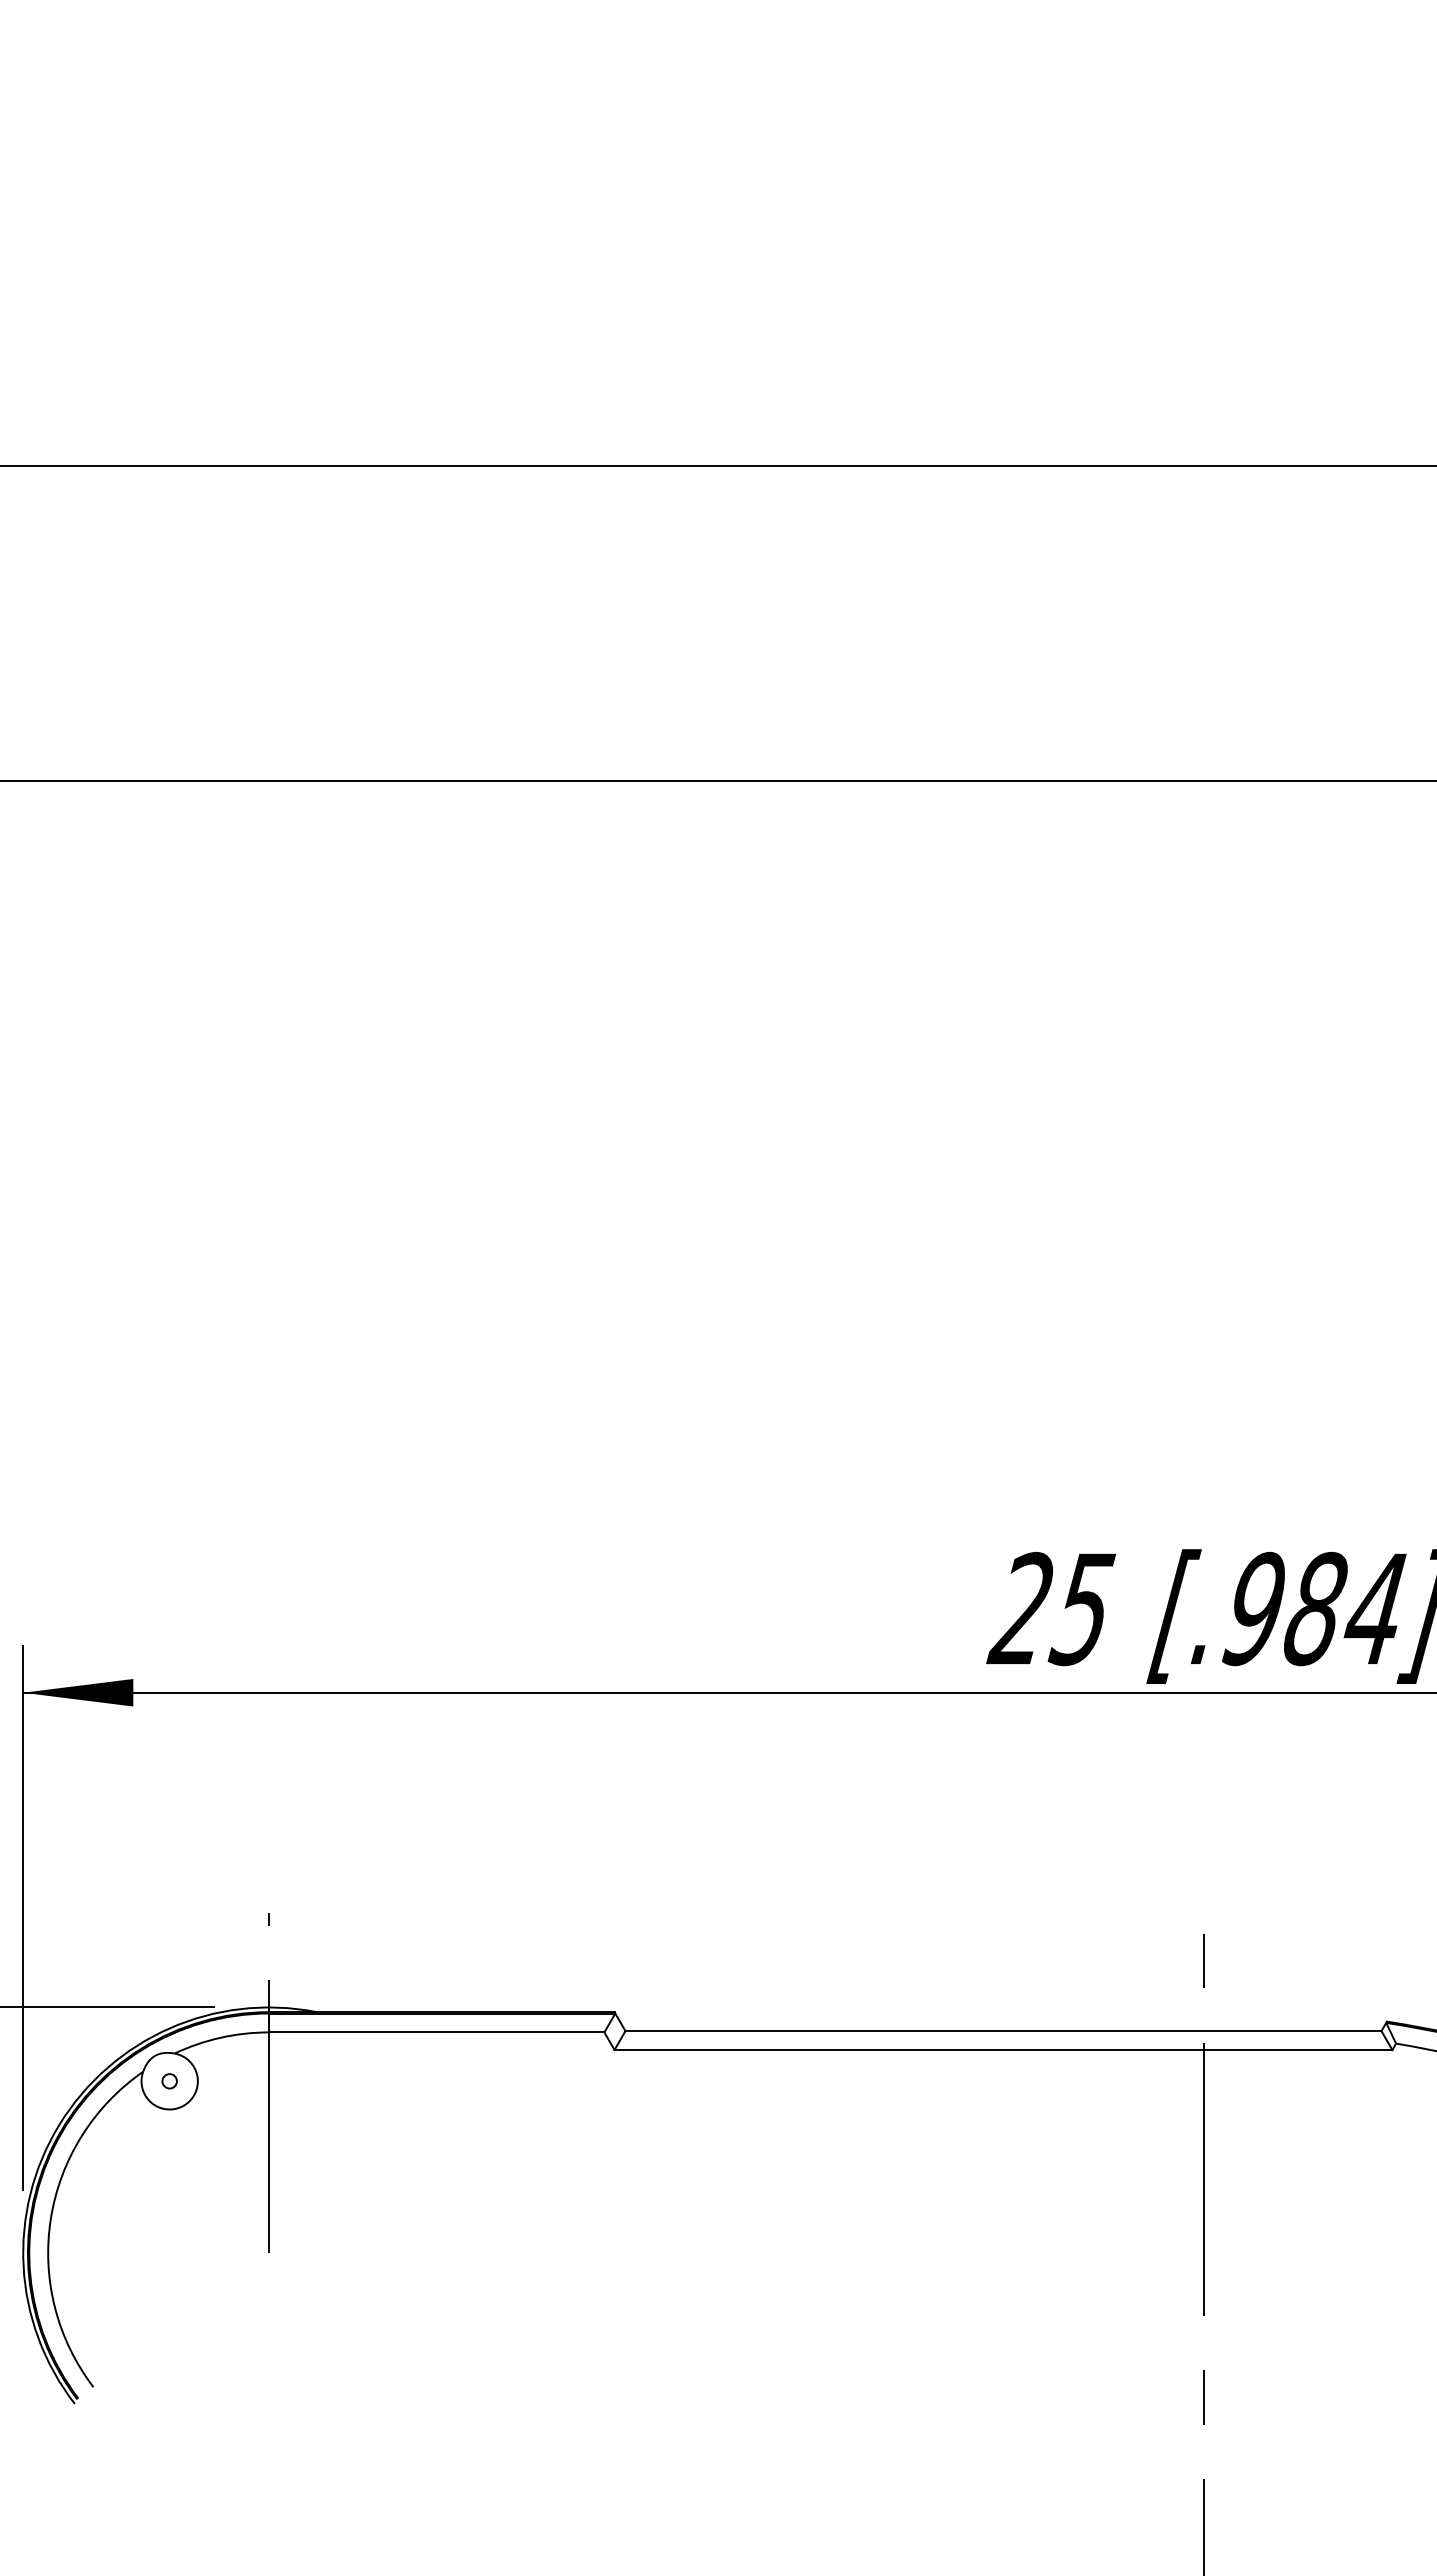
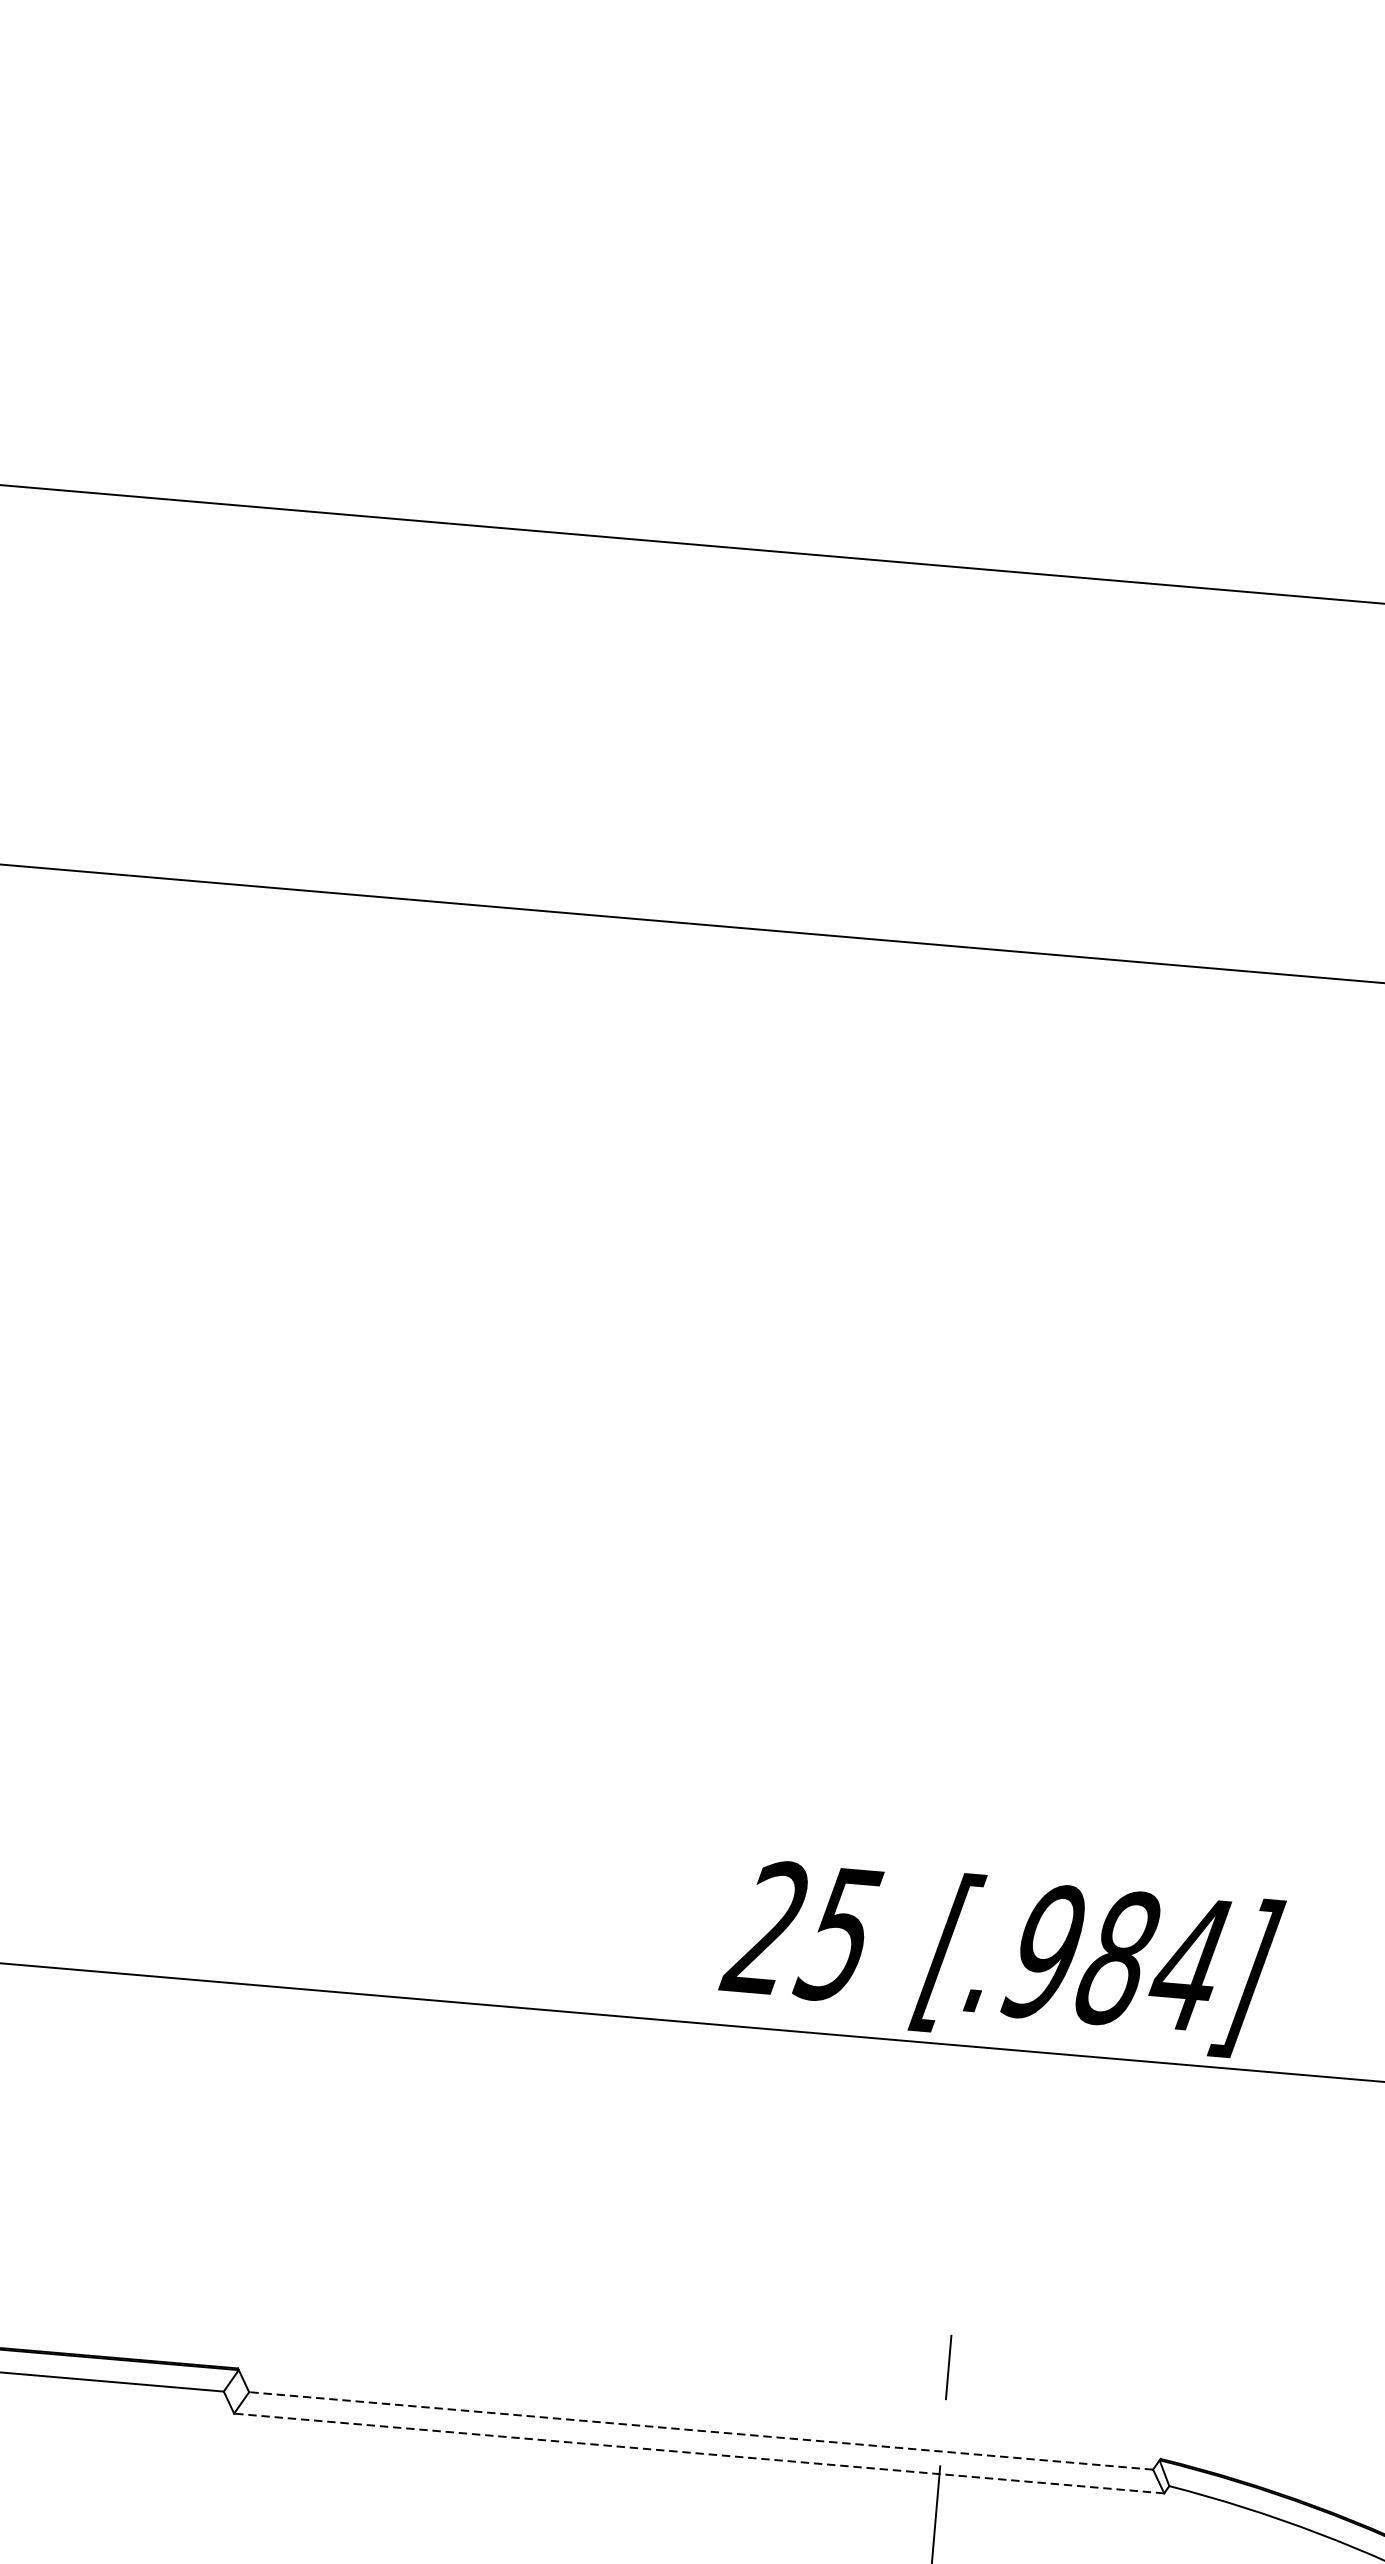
line: (1003, 2031) -> (701, 2431), solid -> dashed
line: (1003, 2050) -> (699, 2454), solid -> dashed

